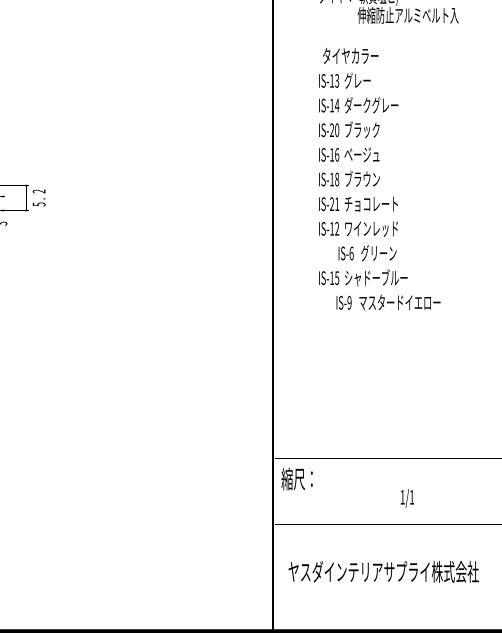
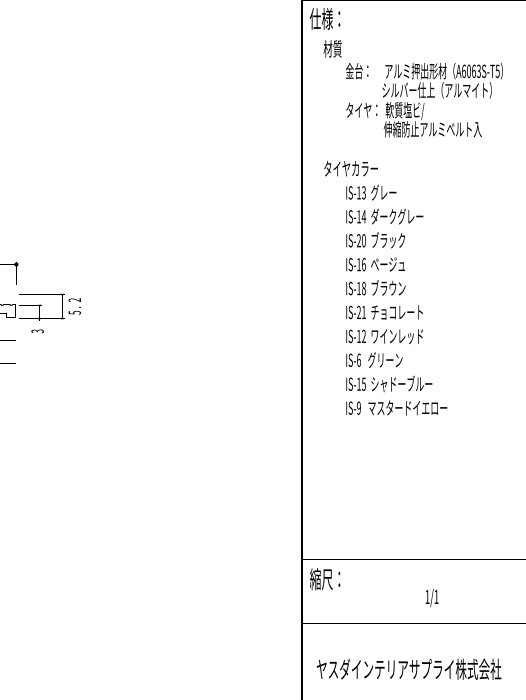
text: (350, 55) -> (350, 168), moved
text: (367, 252) -> (374, 359), moved
text: (388, 302) -> (396, 407), moved

